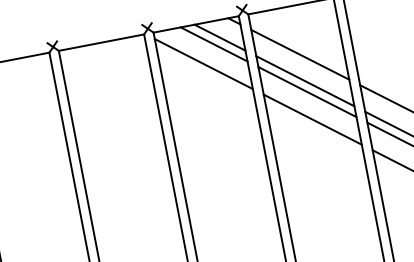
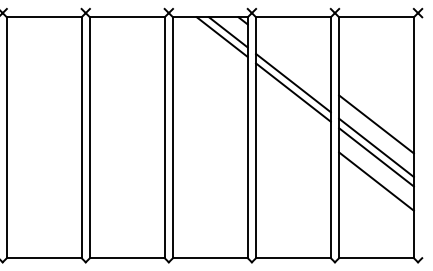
line: (300, 54) -> (293, 59), removed
line: (203, 63) -> (210, 51), removed
line: (312, 119) -> (293, 116), removed

